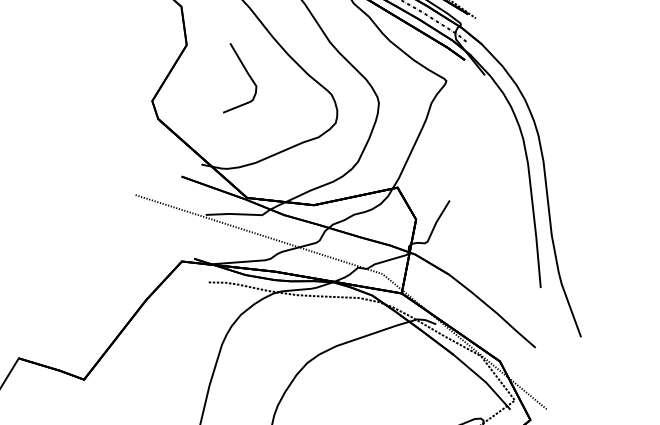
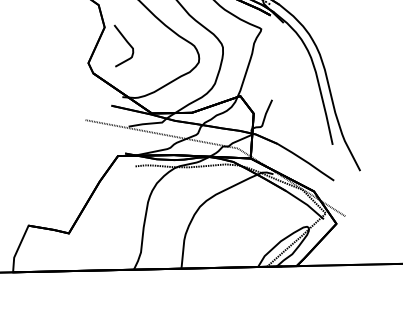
curve: (246, 74) -> (126, 42), moved

